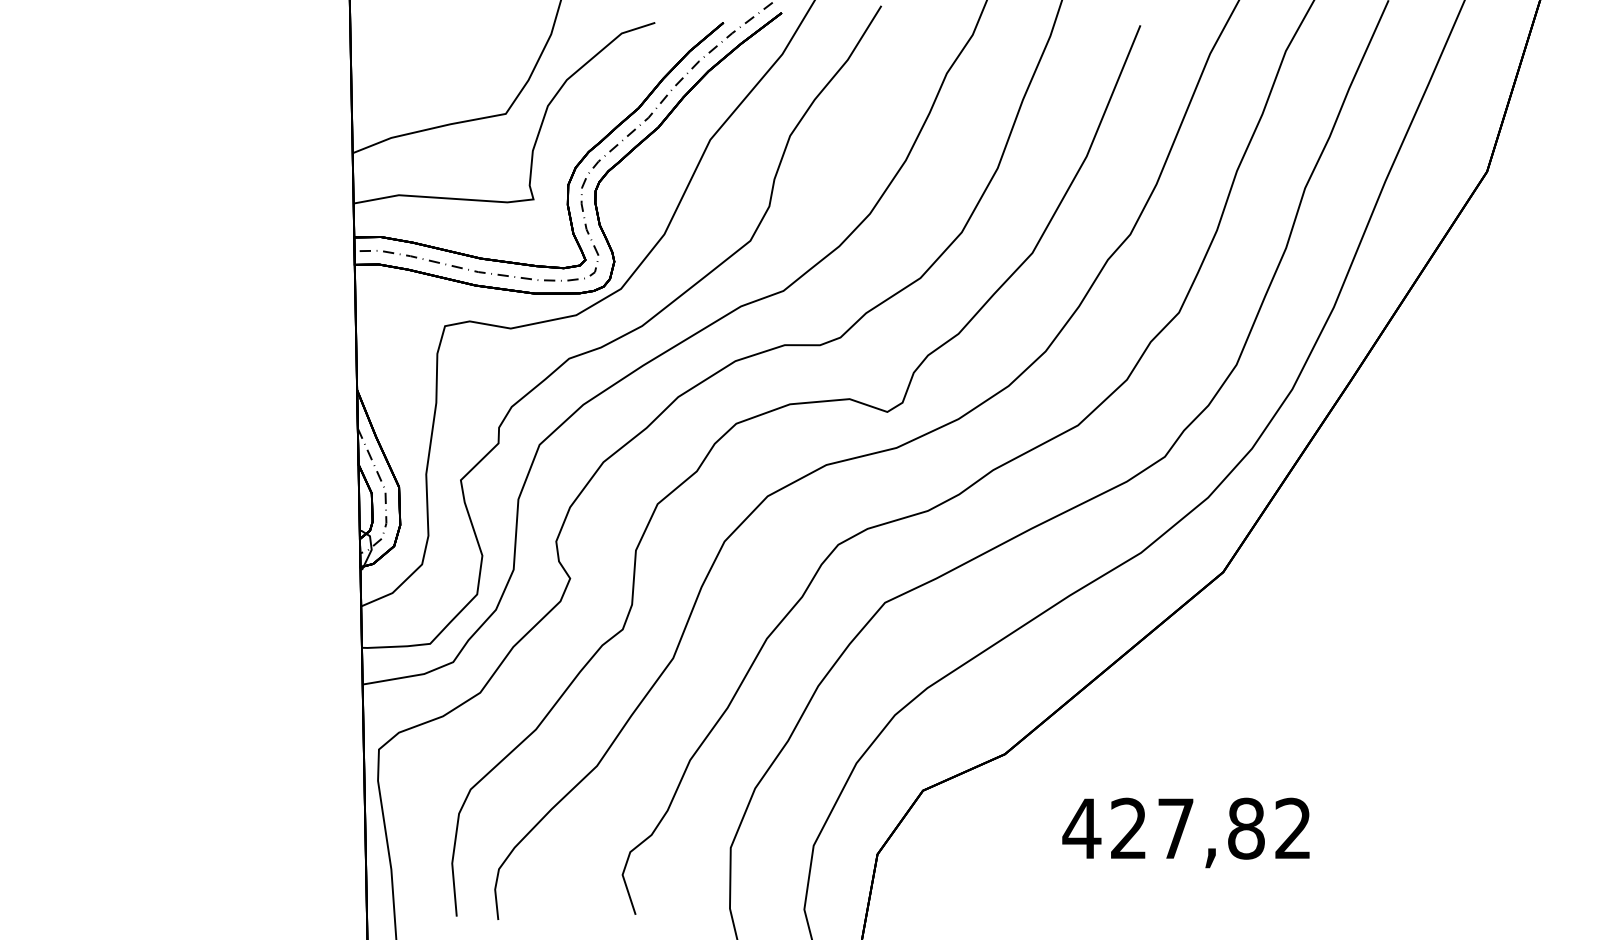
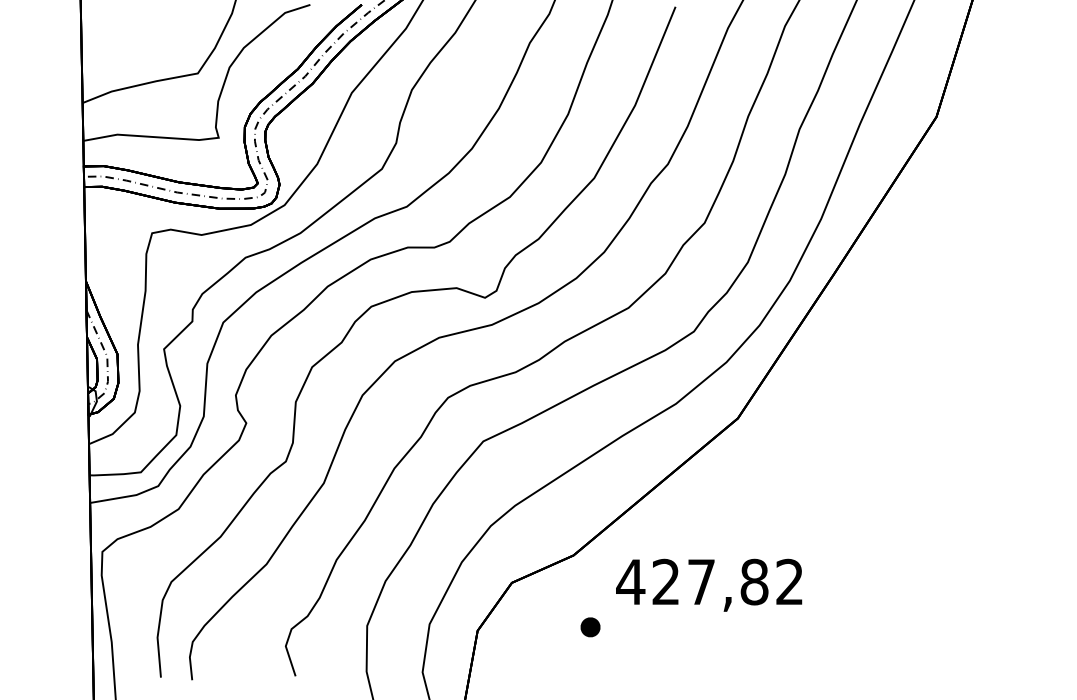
text: (1185, 832) -> (708, 584), moved
part: (1027, 849) -> (590, 627), added

